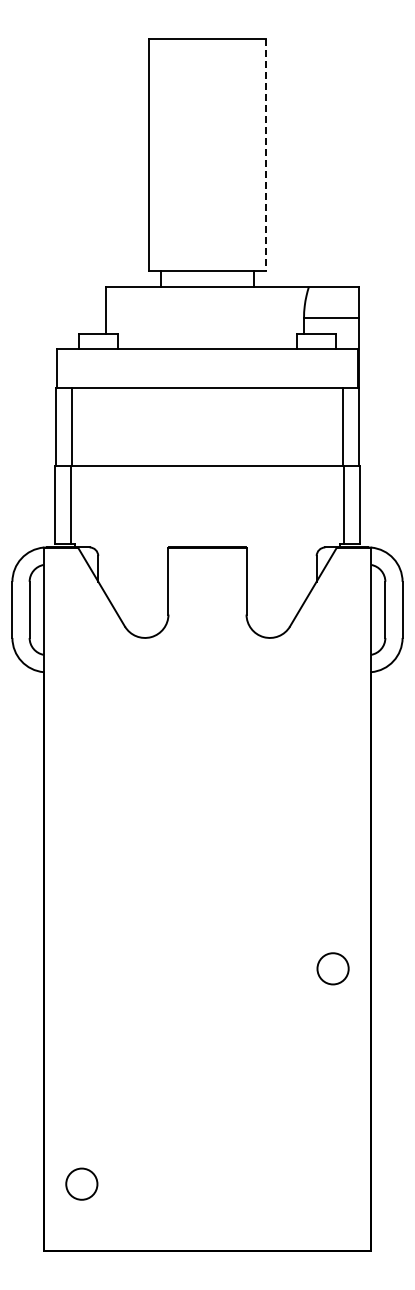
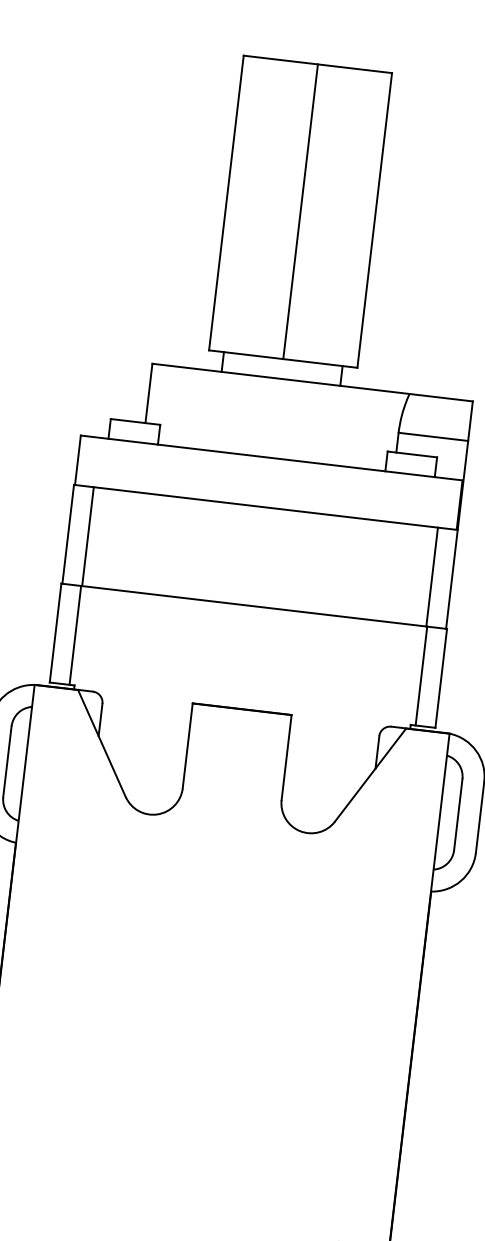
line: (207, 154) -> (300, 211), added
line: (266, 155) -> (375, 221), dashed -> solid

